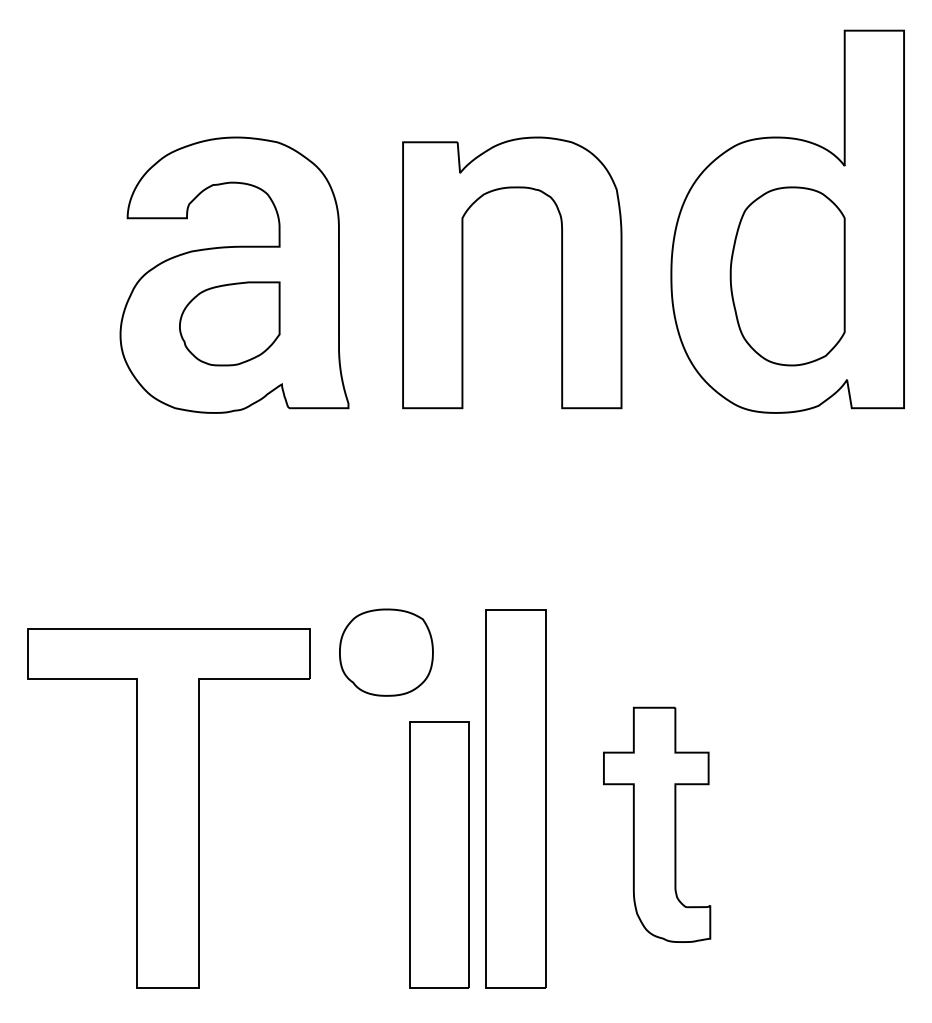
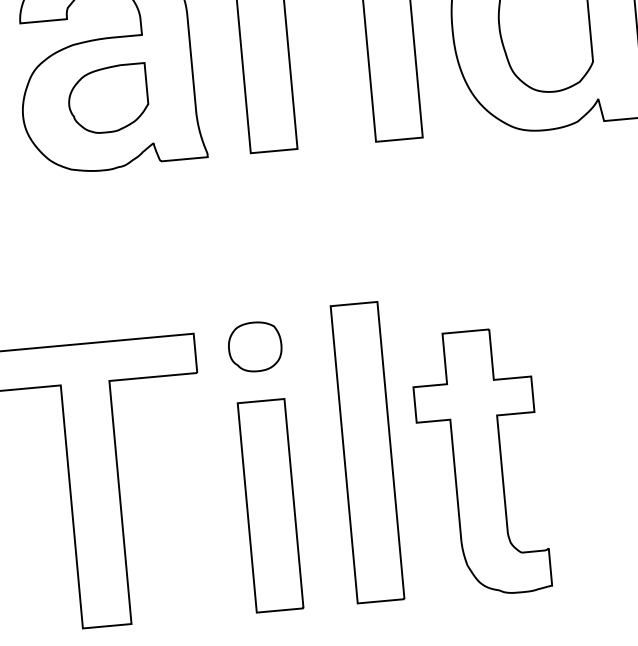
part: (386, 652) -> (255, 346), size x0.71
part: (656, 824) -> (480, 462), size x1.43
part: (439, 854) -> (270, 505), moved

